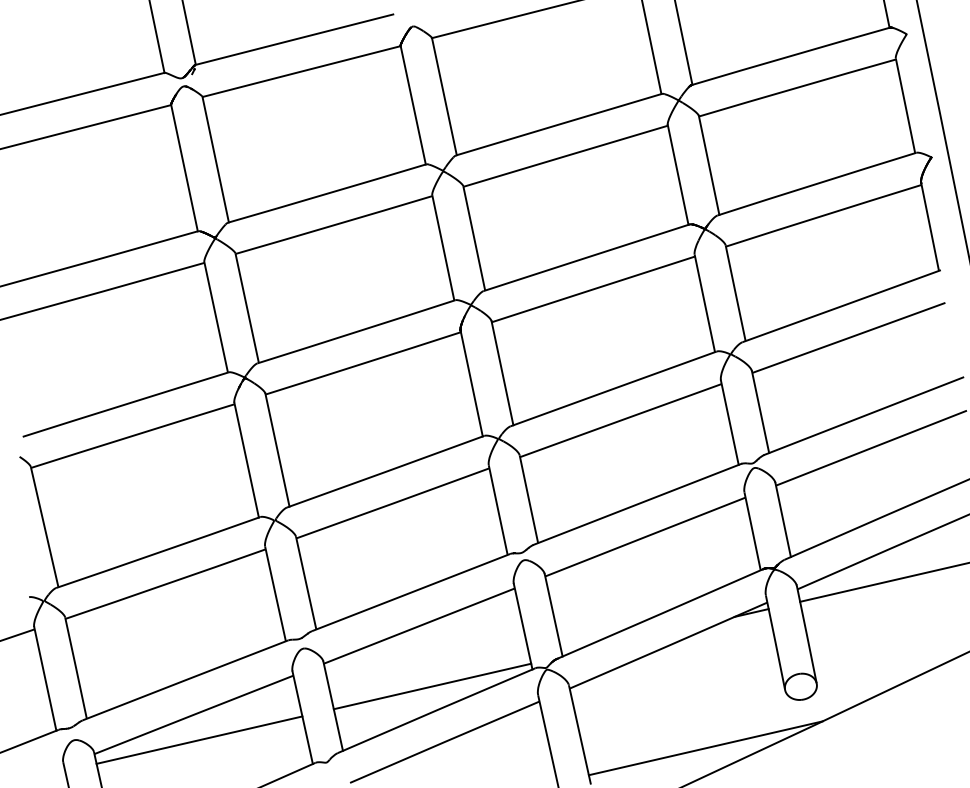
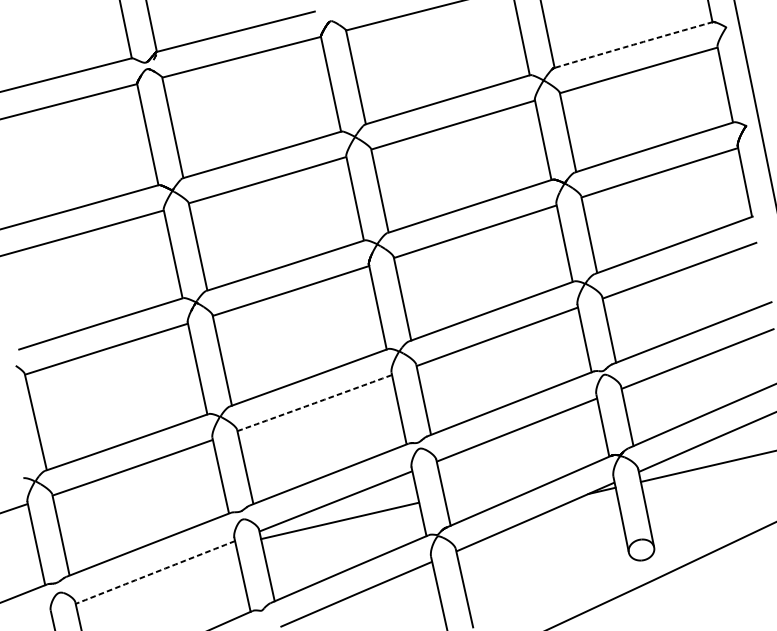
arc: (790, 56) -> (633, 45), solid -> dashed
arc: (392, 503) -> (314, 403), solid -> dashed
line: (432, 686) -> (340, 520), moved
arc: (193, 714) -> (155, 572), solid -> dashed
line: (199, 739) -> (159, 592), removed
line: (705, 748) -> (565, 599), removed

